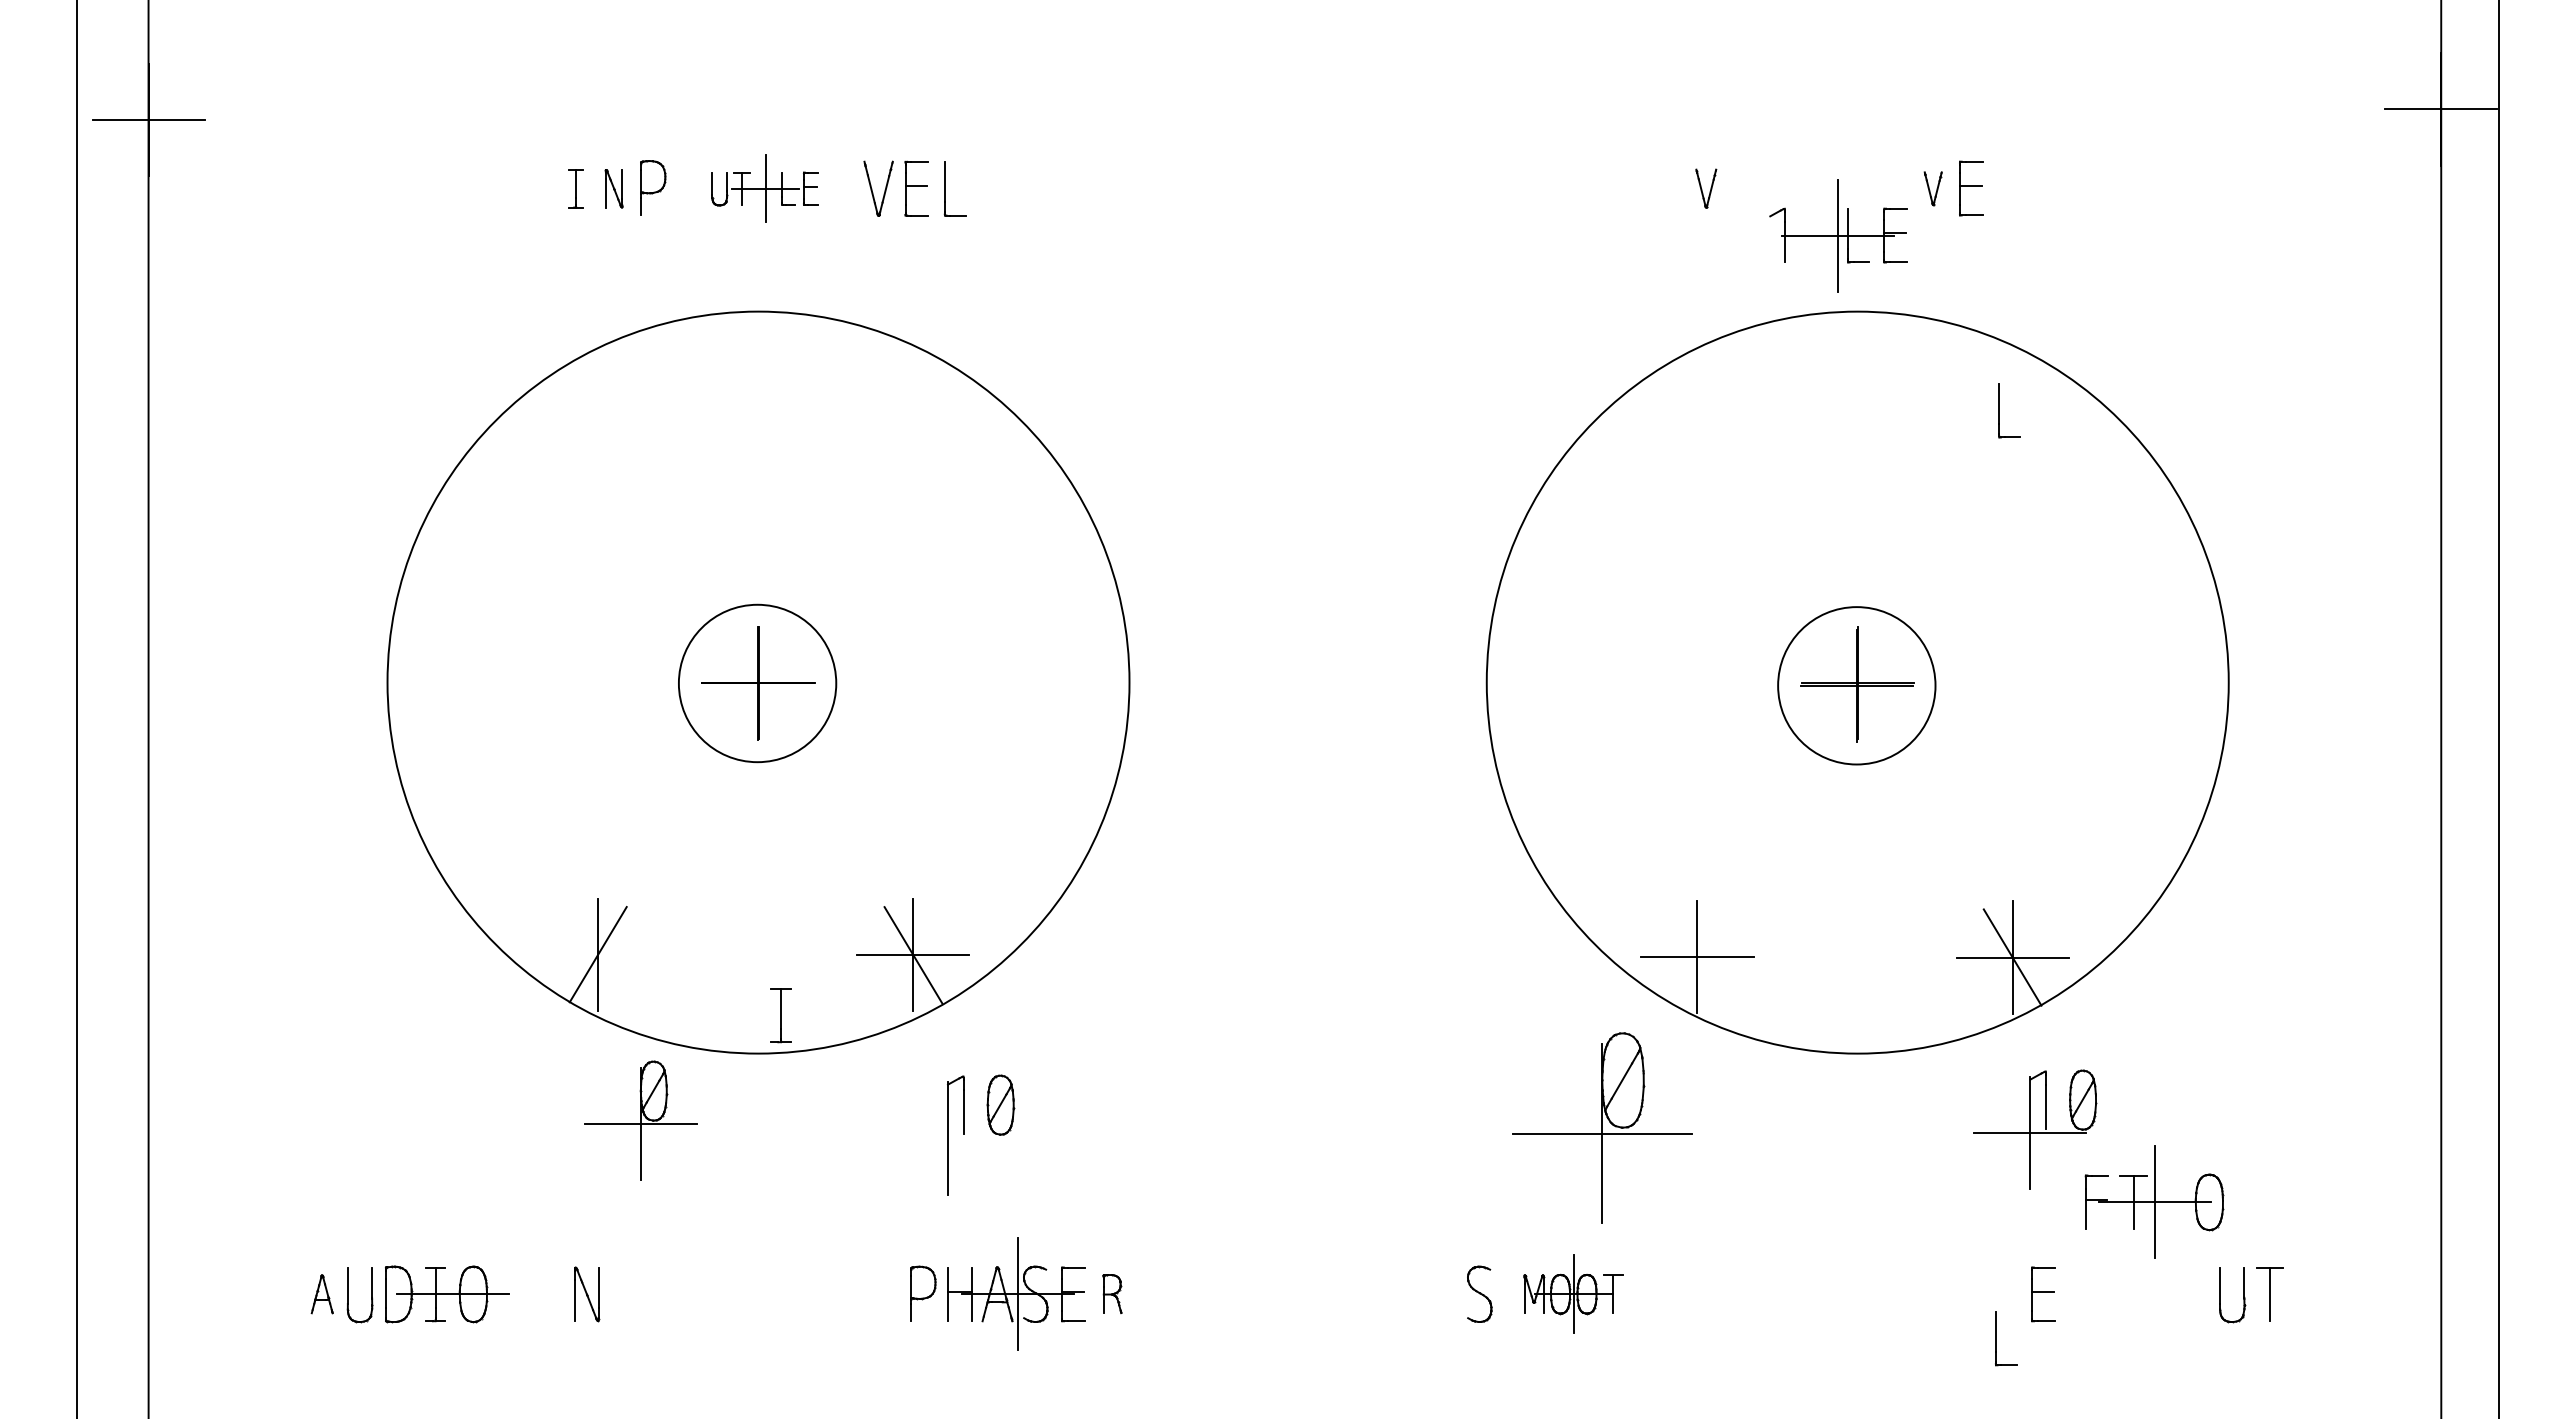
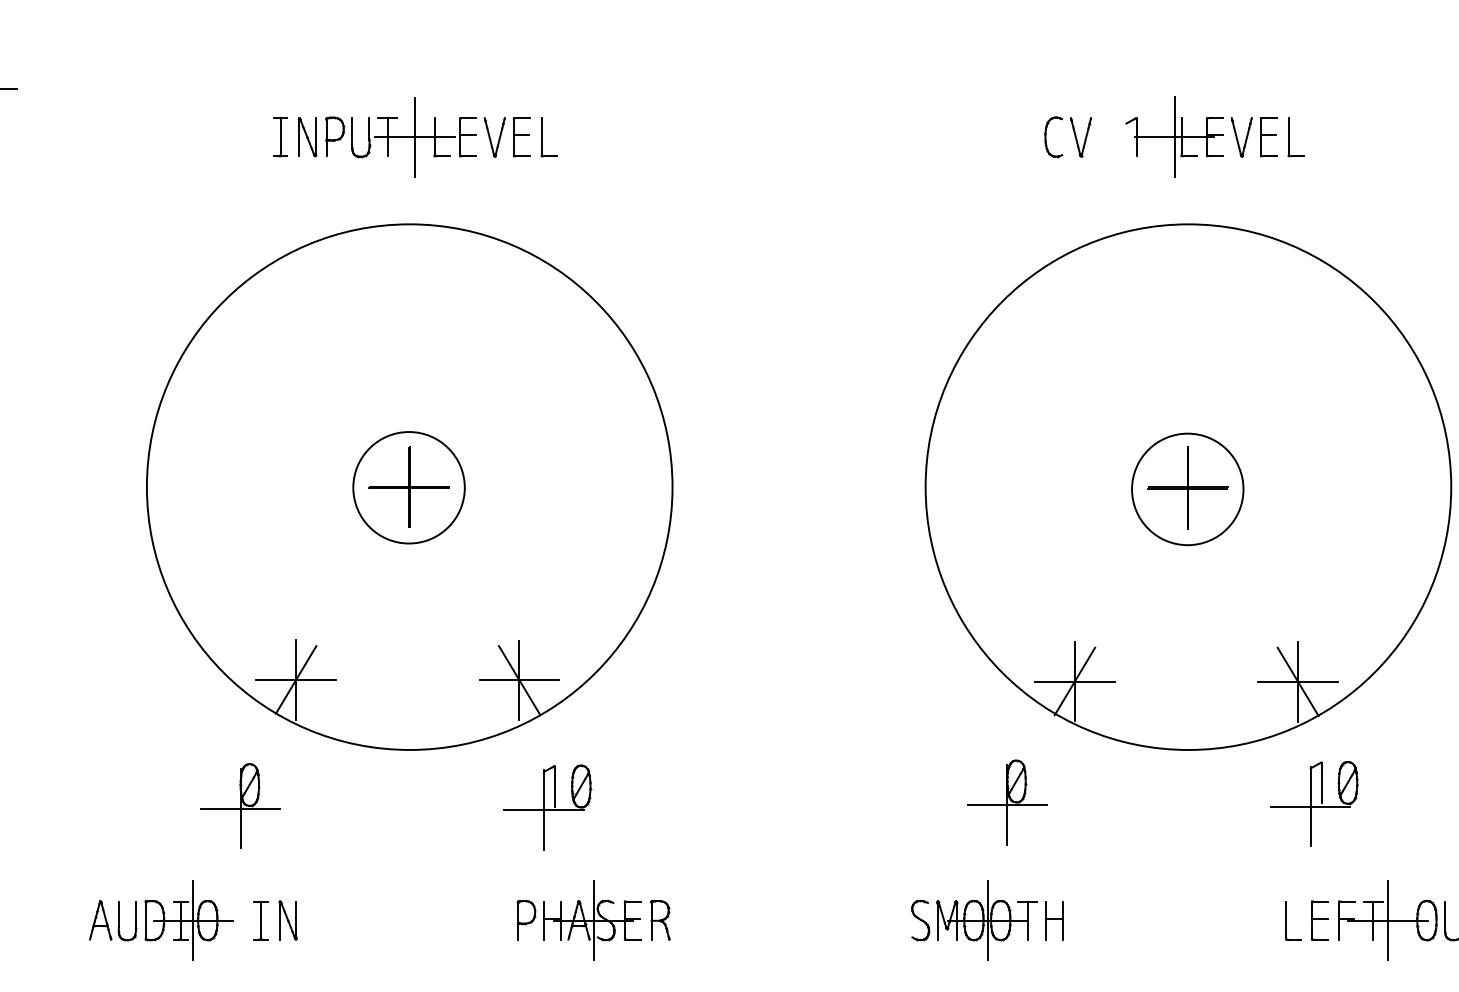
part: (575, 188) -> (280, 137), size x1.43
part: (614, 188) -> (307, 137), size x1.43
part: (764, 188) -> (413, 137), size x1.67
part: (1656, 188) -> (1045, 137), added
part: (1706, 188) -> (1081, 137), size x1.43
part: (1933, 188) -> (1242, 137), size x1.67
part: (1838, 235) -> (1174, 137), moved
part: (1999, 410) -> (1288, 137), moved
line: (598, 954) -> (296, 679), added
line: (1696, 956) -> (1074, 681), added
part: (780, 1015) -> (260, 920), moved
part: (640, 1120) -> (240, 805), moved
part: (1601, 1127) -> (1006, 802), size x0.62
line: (947, 1138) -> (543, 810), added
part: (2154, 1201) -> (1388, 919), moved
part: (1112, 1293) -> (660, 919), size x1.43
part: (1573, 1293) -> (987, 919), size x1.43
part: (322, 1294) -> (100, 920), size x1.43
line: (453, 1294) -> (193, 920), added
part: (1668, 1294) -> (1054, 920), added
part: (1996, 1338) -> (1286, 920), moved

